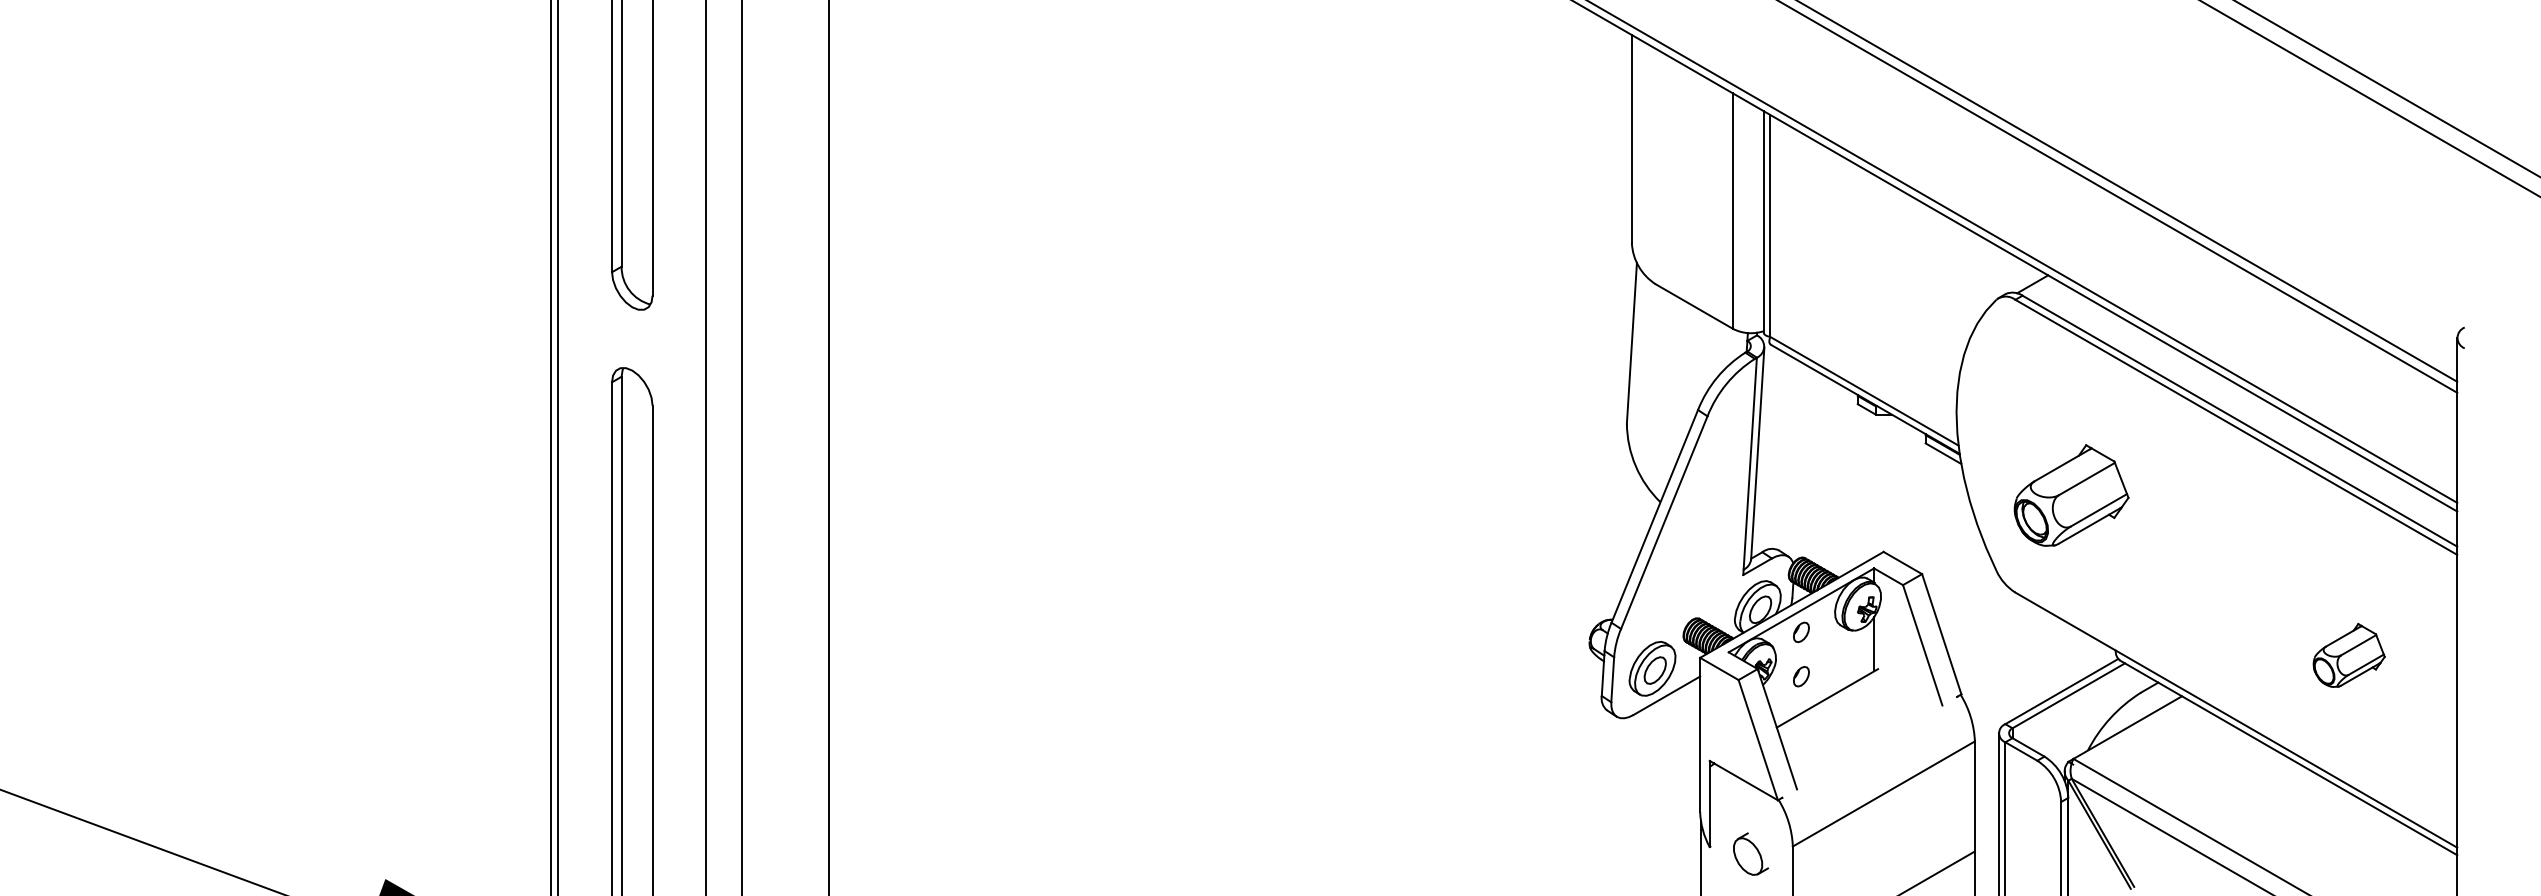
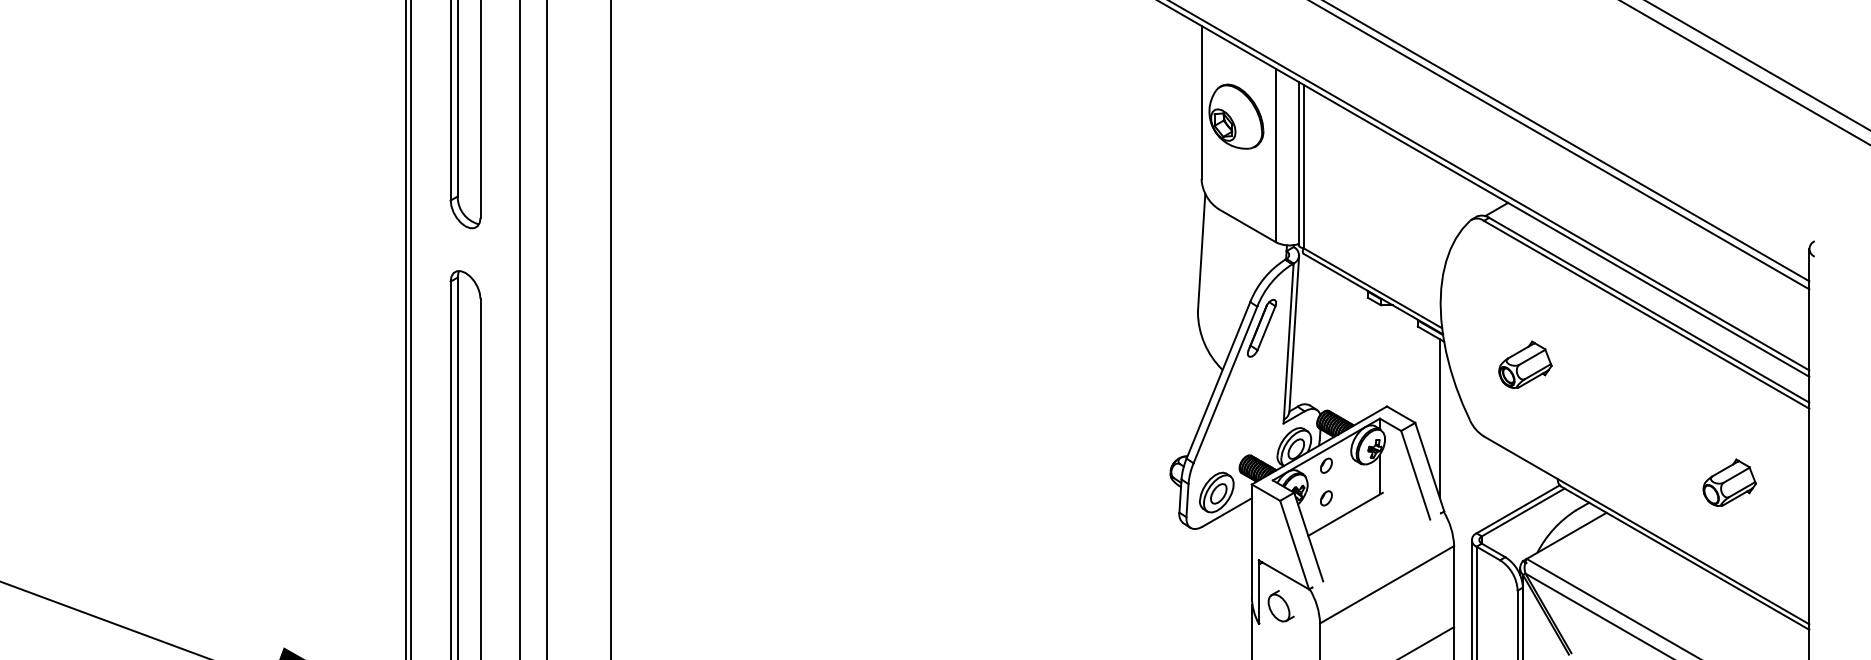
part: (1678, 157) -> (1235, 116), added
part: (1713, 445) -> (1261, 328), added
part: (2071, 494) -> (1525, 364), size x0.62
line: (1955, 568) -> (1439, 418), added
part: (1750, 853) -> (1280, 605), moved

